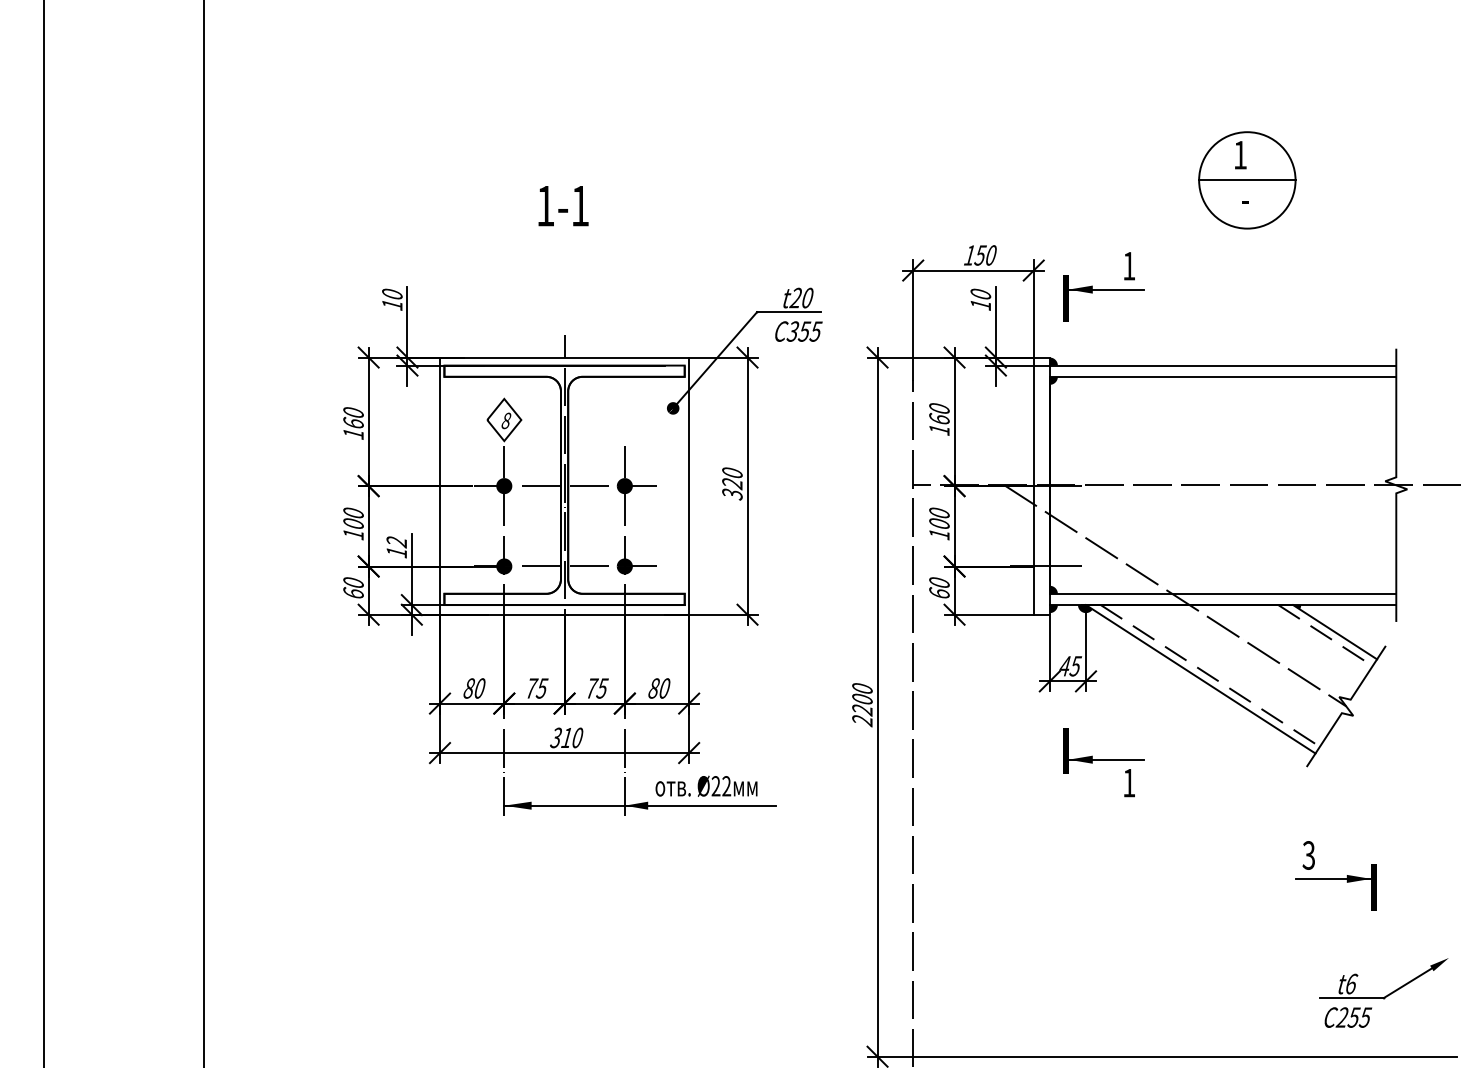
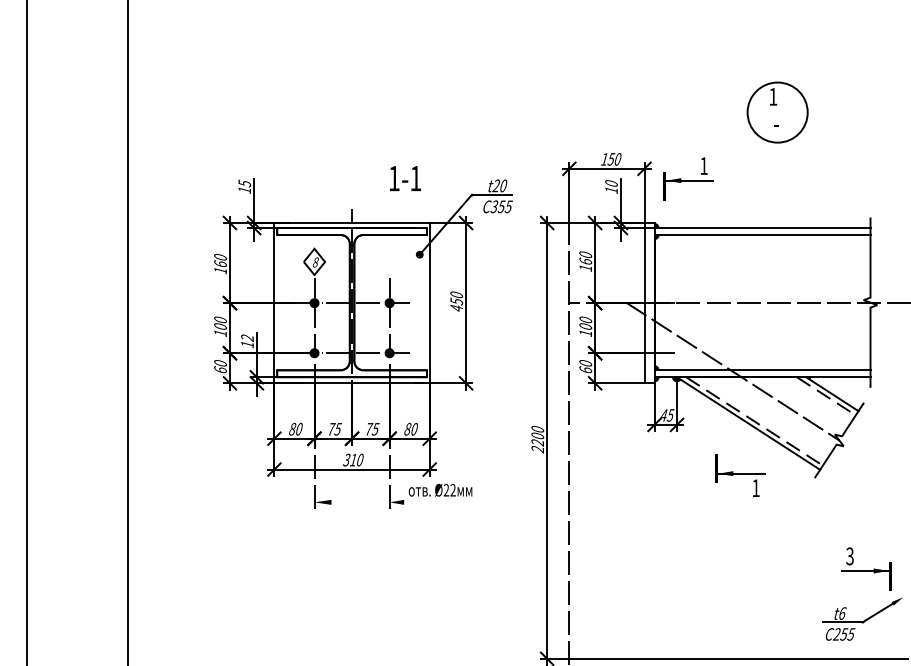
line: (1247, 180) -> (777, 112), removed
text: (563, 205) -> (405, 178), moved
text: (391, 294) -> (244, 183), 10 -> 15
text: (732, 488) -> (456, 304), 320 -> 450
part: (1104, 762) -> (740, 475), moved
line: (639, 805) -> (398, 502), removed
part: (1335, 874) -> (866, 568), moved

